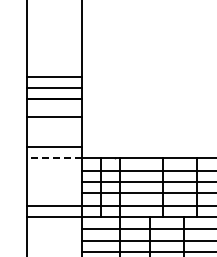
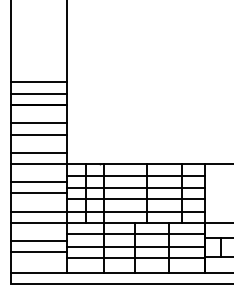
line: (53, 128) -> (38, 134), added
line: (54, 158) -> (39, 164), dashed -> solid
line: (53, 176) -> (38, 182), added
line: (53, 187) -> (38, 193), added
line: (53, 235) -> (38, 241), added
line: (53, 246) -> (38, 252), added

